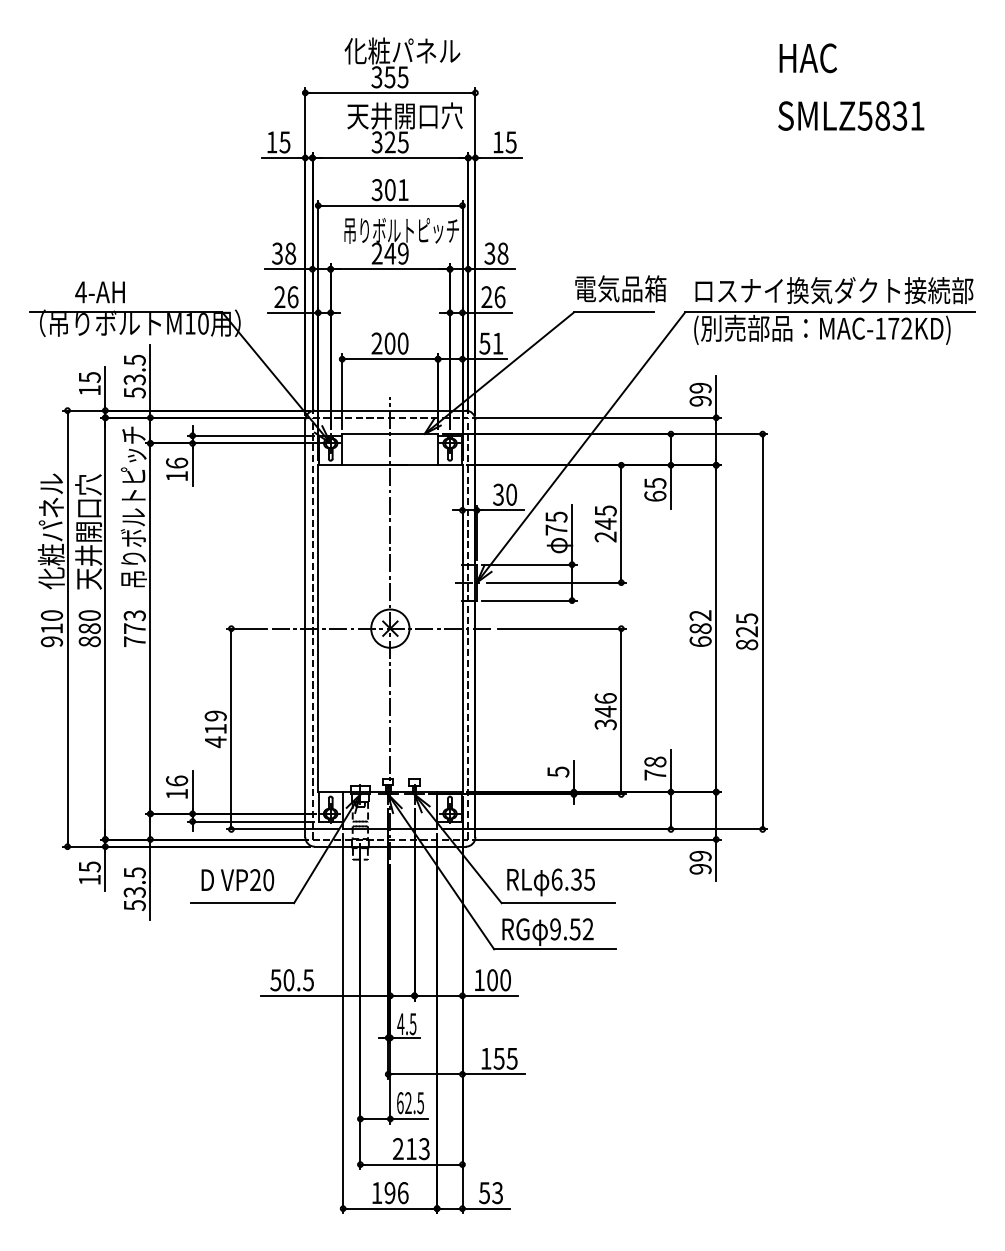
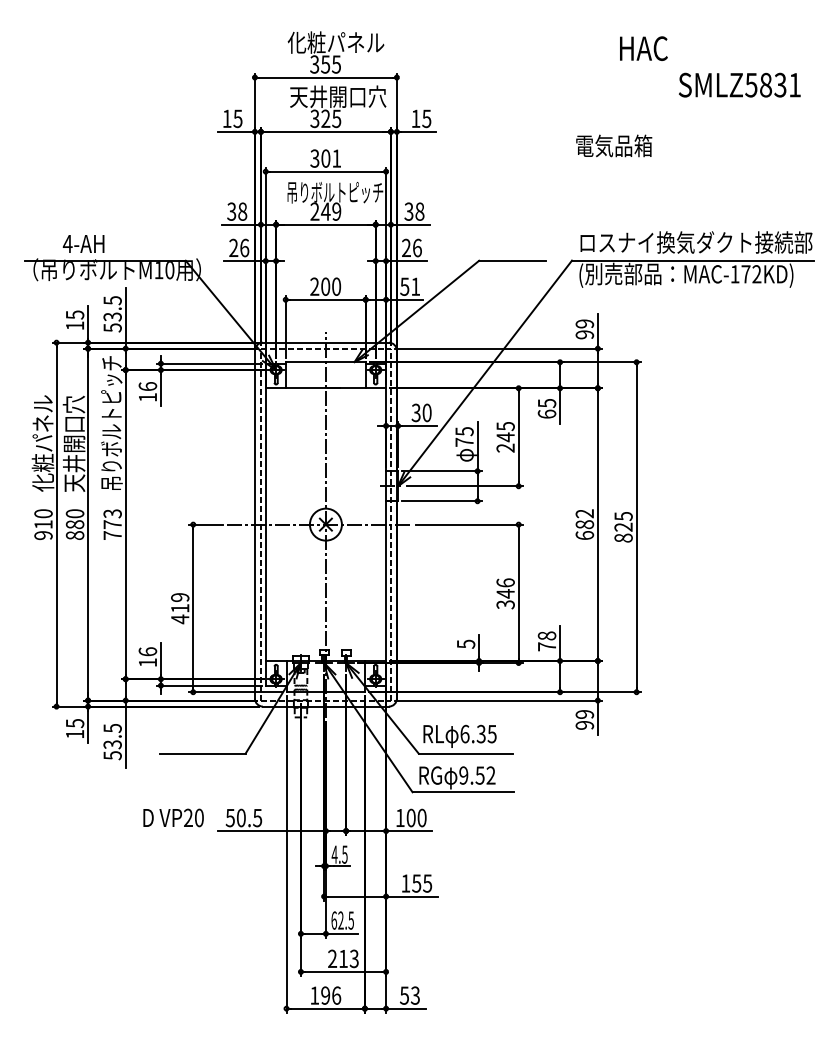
text: (807, 58) -> (643, 48), moved
text: (851, 115) -> (739, 84), moved
text: (620, 288) -> (613, 145), moved
text: (237, 880) -> (173, 818), moved

